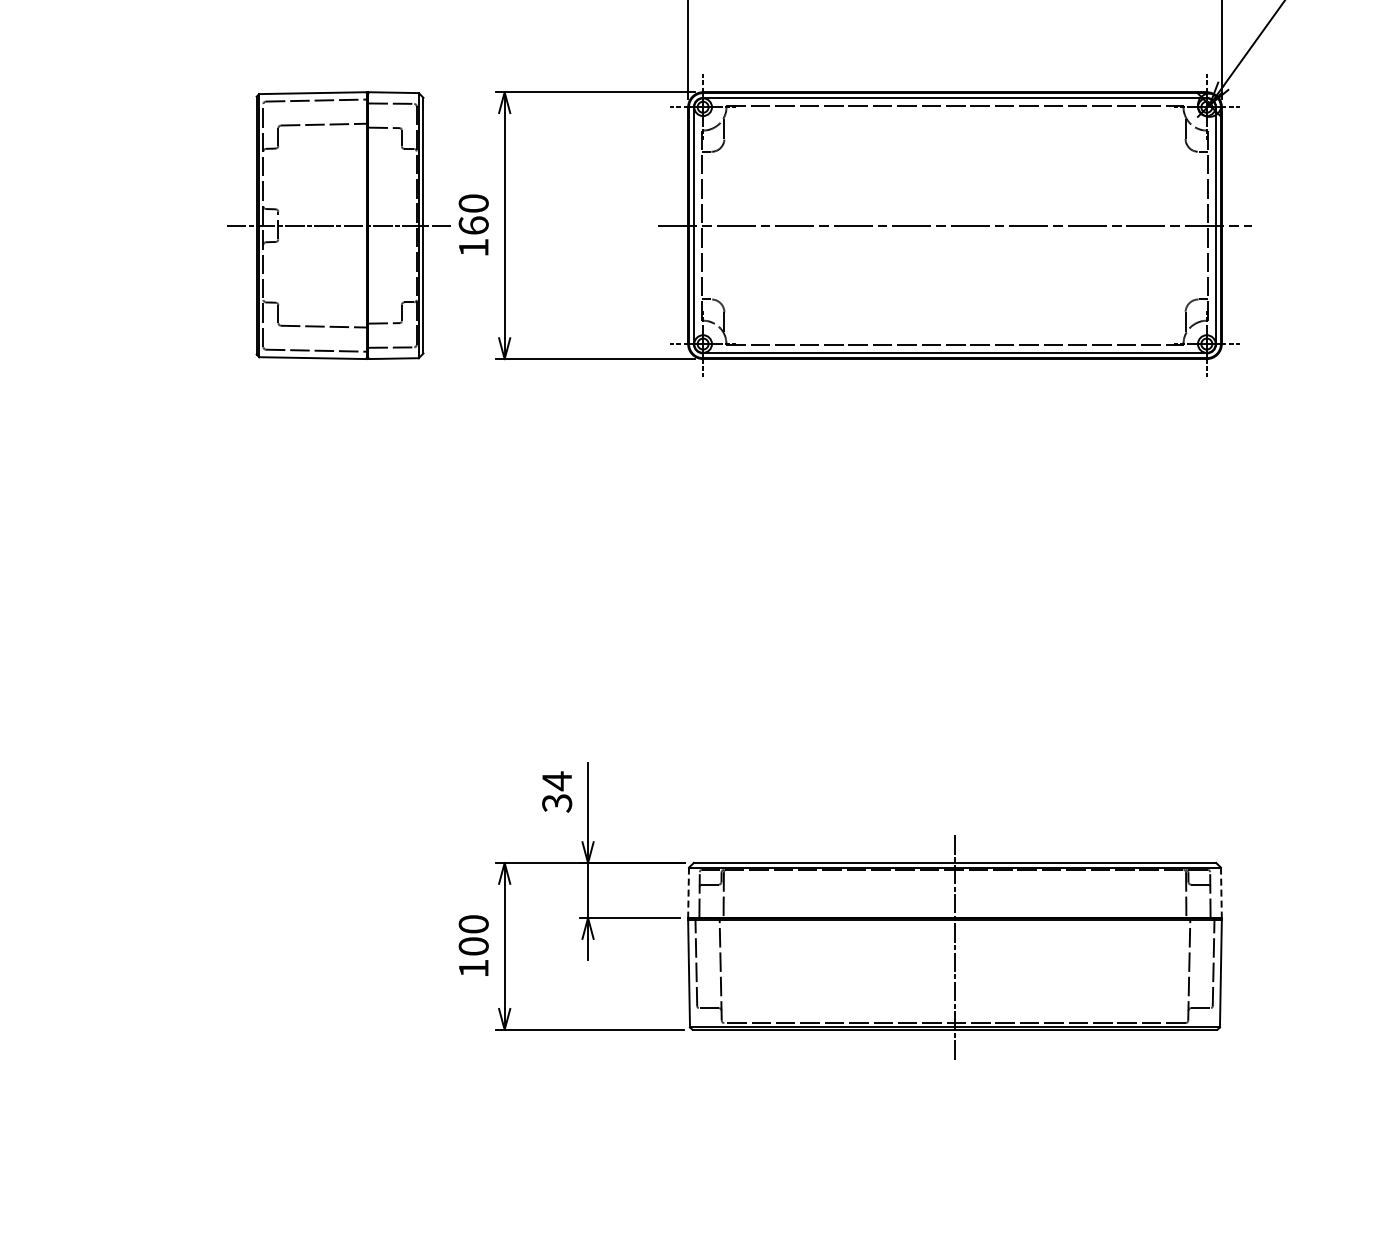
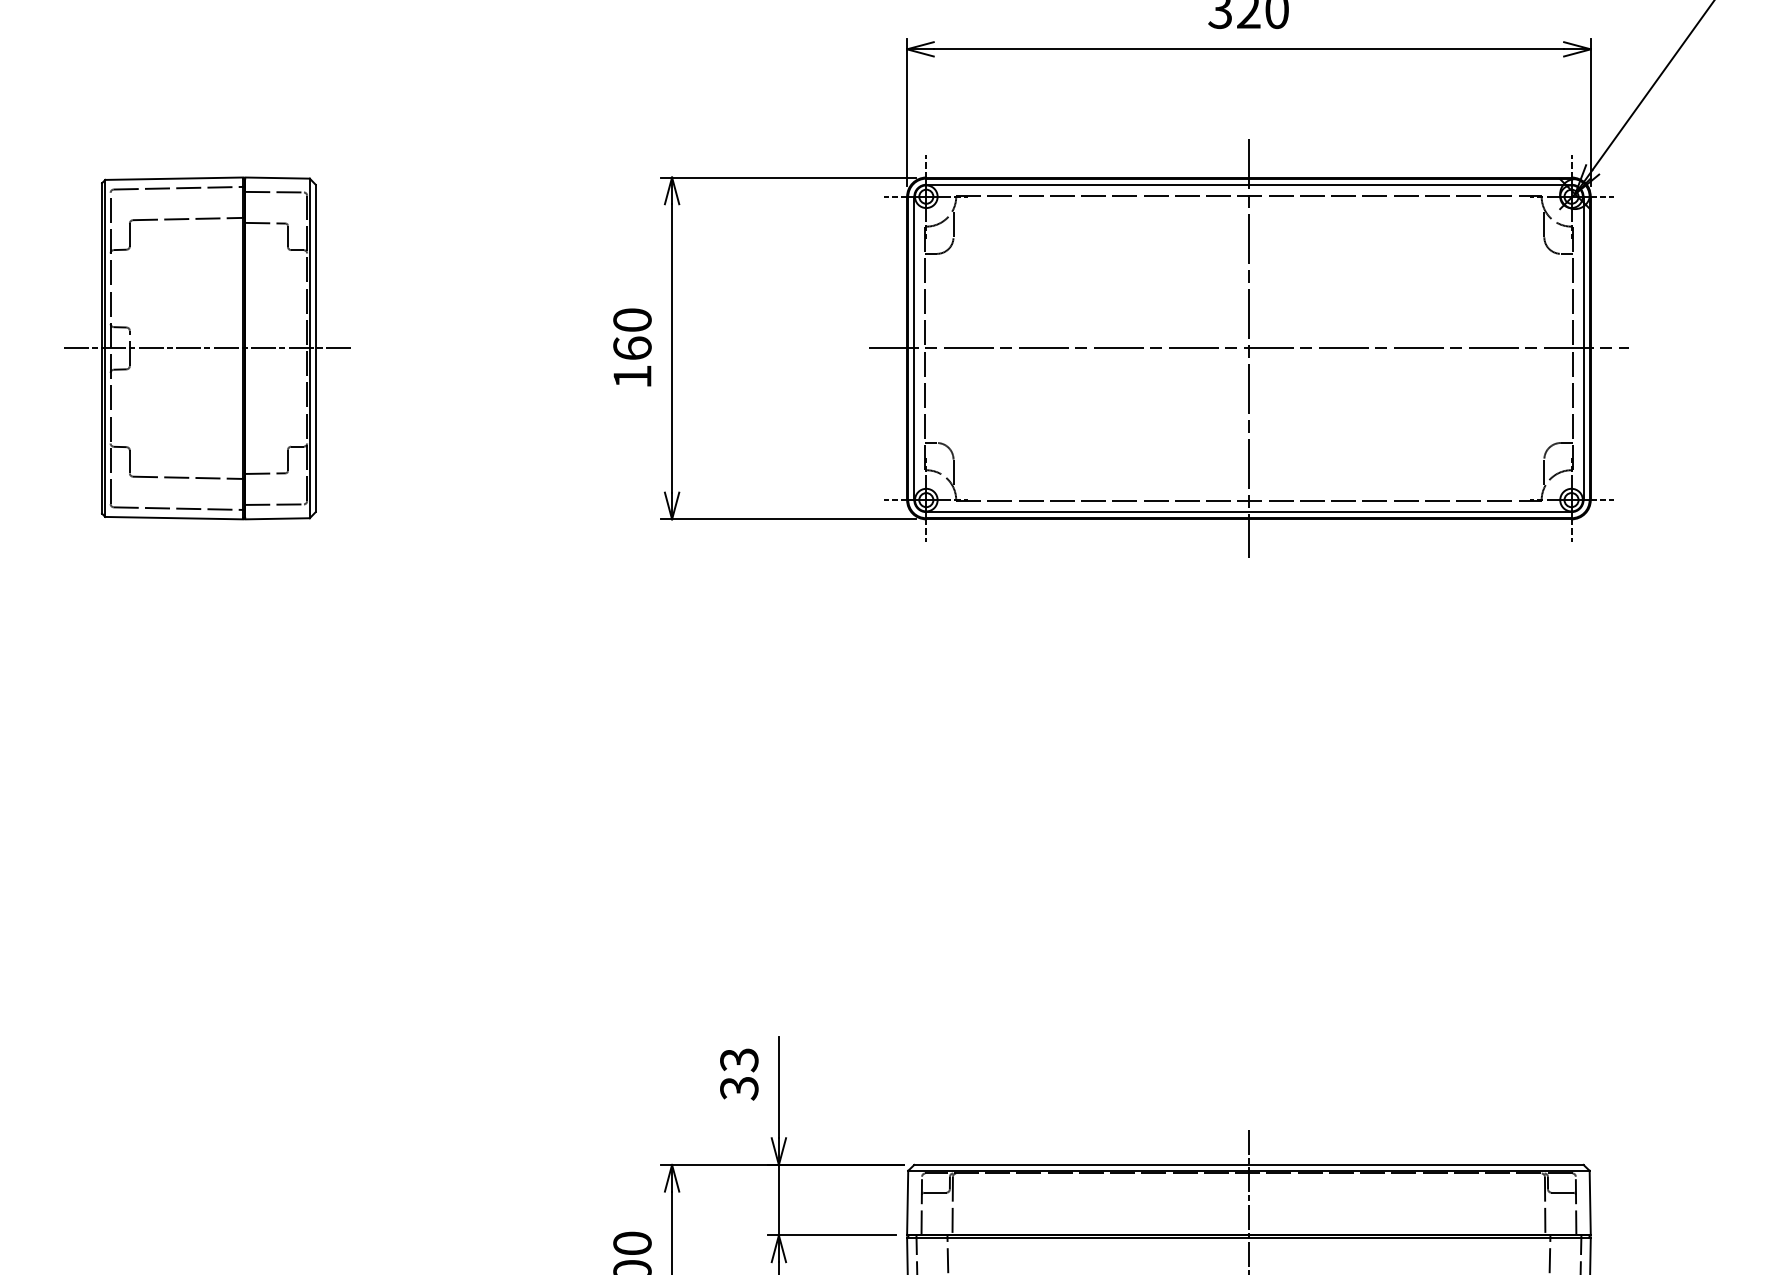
part: (338, 225) -> (206, 348), moved
line: (954, 225) -> (1248, 348), added
text: (557, 781) -> (739, 1060), 34 -> 33
line: (688, 893) -> (907, 1203), dashed -> solid
line: (1221, 893) -> (1590, 1203), dashed -> solid

